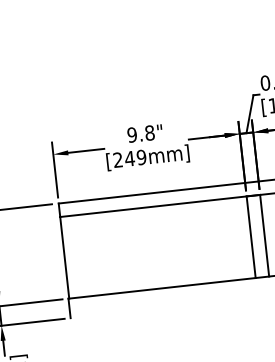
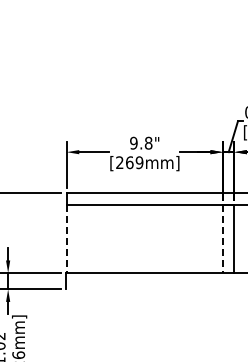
text: (129, 158) -> (129, 162), [249mm] -> [269mm]
line: (251, 237) -> (223, 239), solid -> dashed
line: (64, 258) -> (66, 239), solid -> dashed

